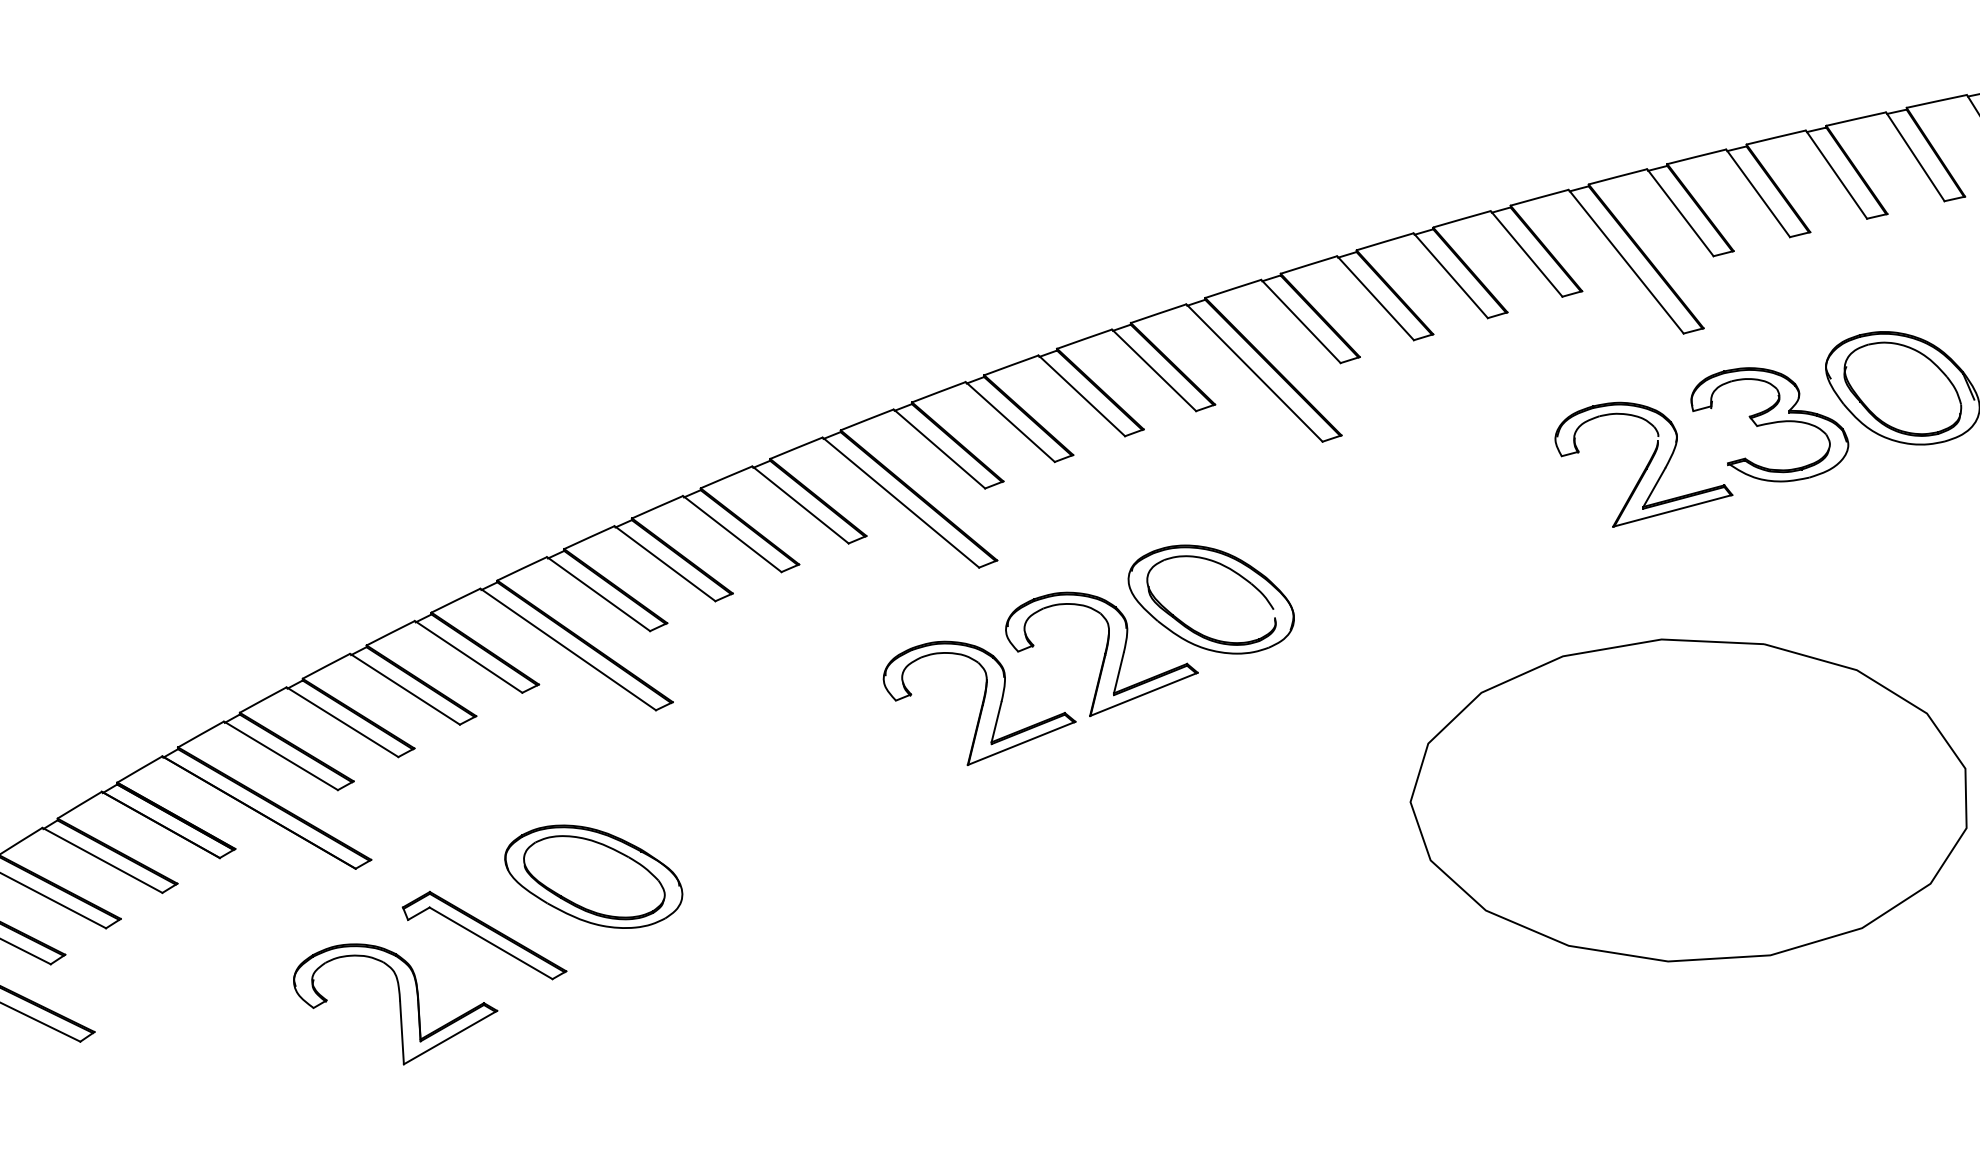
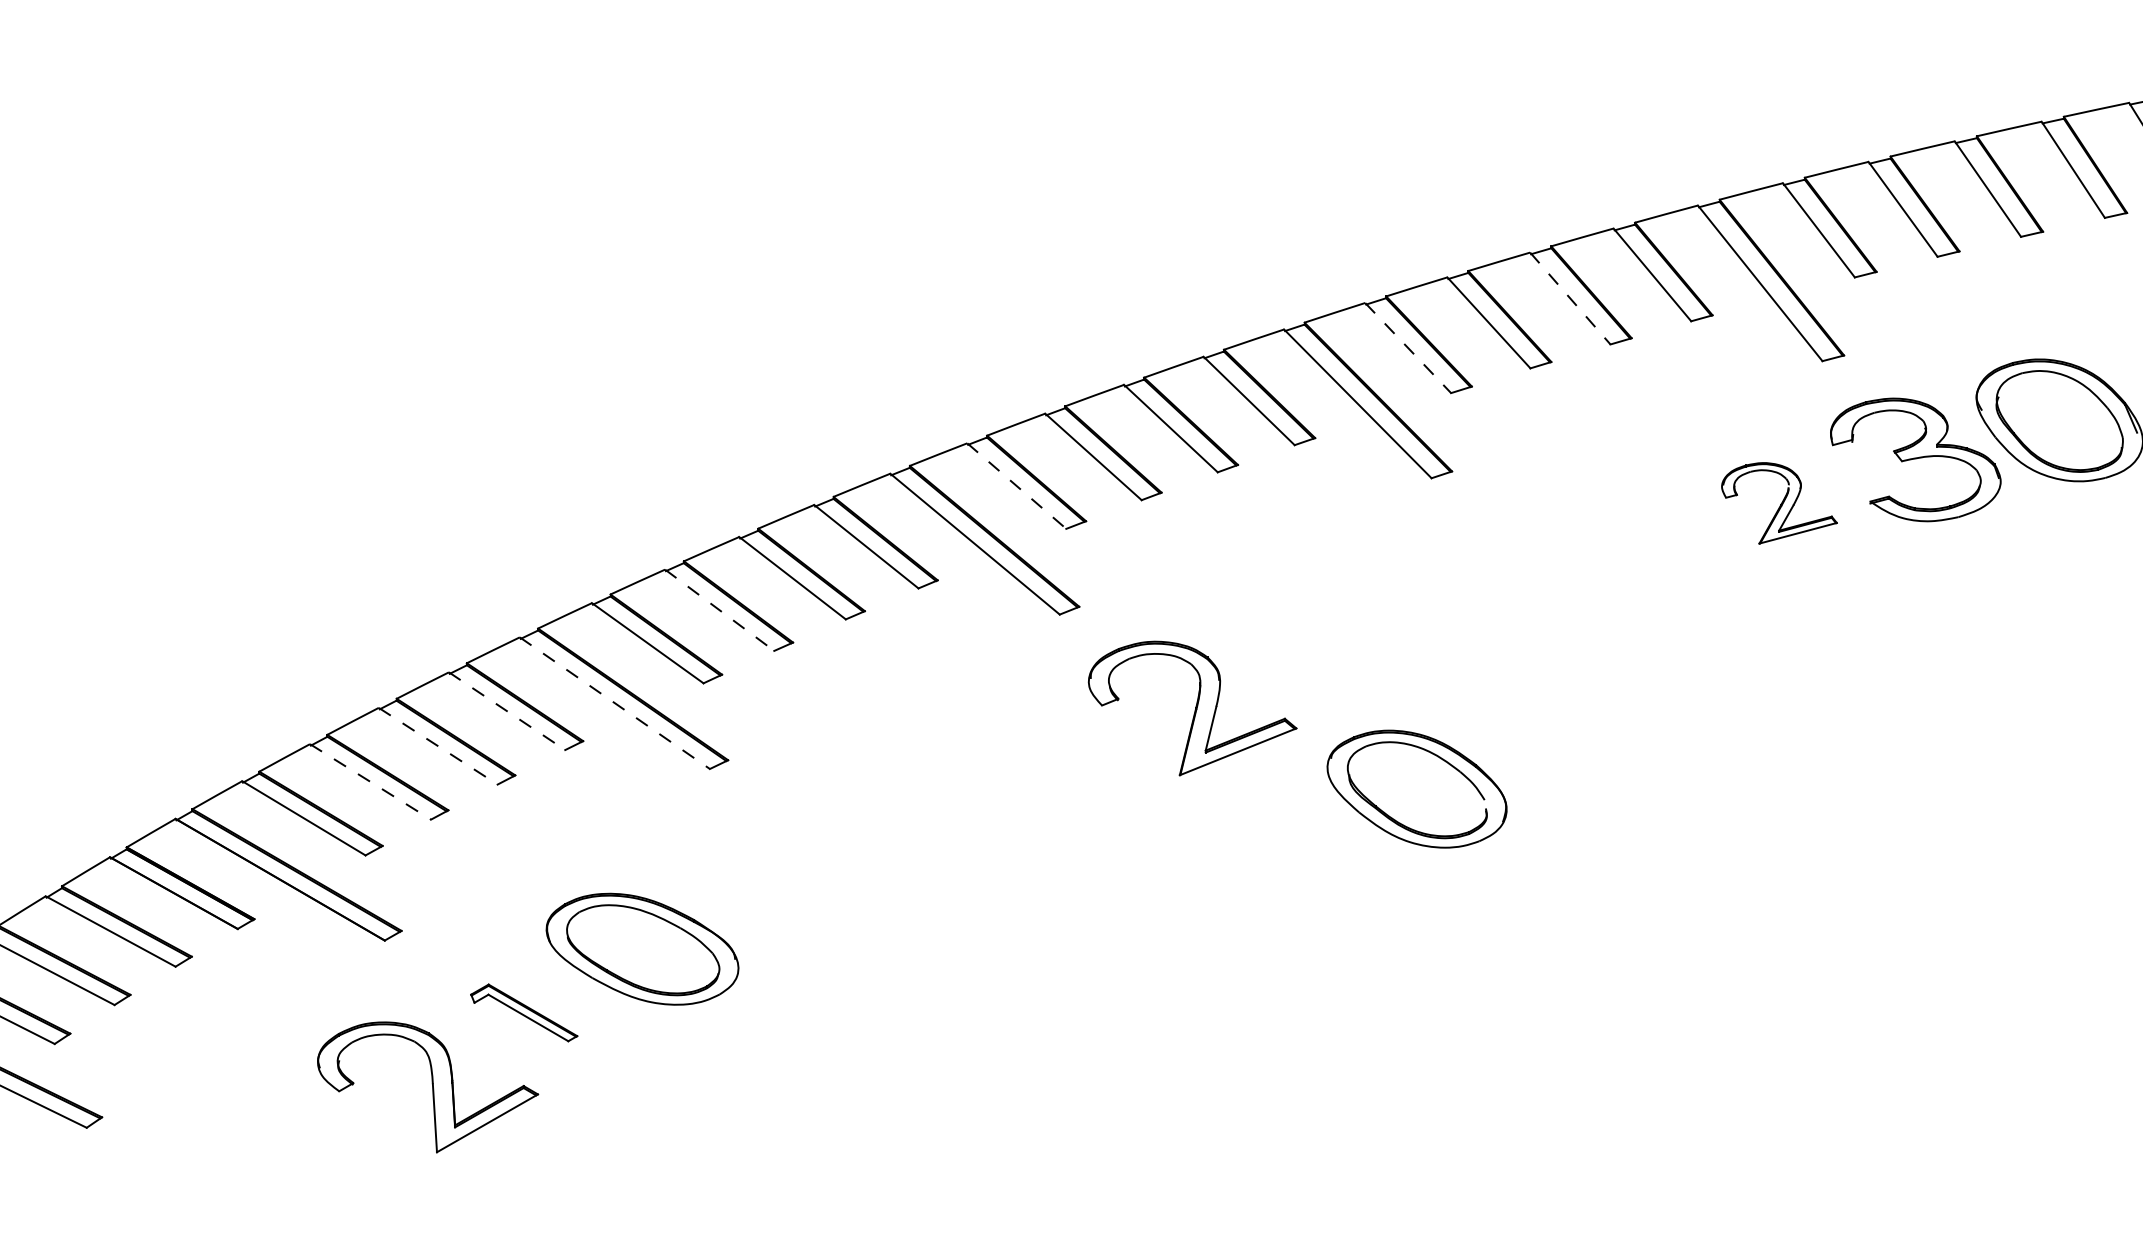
line: (1450, 275) -> (1570, 298), solid -> dashed
line: (1301, 321) -> (1408, 348), solid -> dashed
line: (940, 449) -> (1017, 486), solid -> dashed
part: (1643, 465) -> (1779, 503), size x0.6
line: (665, 563) -> (720, 610), solid -> dashed
part: (1210, 598) -> (1416, 788), moved
line: (567, 649) -> (614, 703), solid -> dashed
line: (469, 657) -> (507, 711), solid -> dashed
line: (405, 689) -> (438, 746), solid -> dashed
part: (979, 703) -> (1060, 761), removed
line: (342, 722) -> (370, 782), solid -> dashed
part: (1688, 800) -> (1827, 866), removed
part: (483, 935) -> (523, 1012), size x0.6

